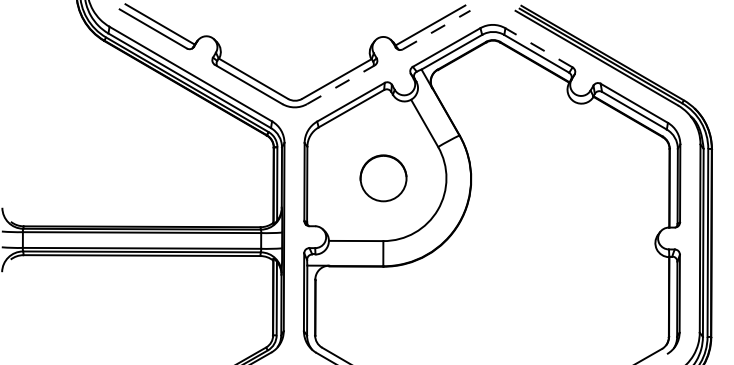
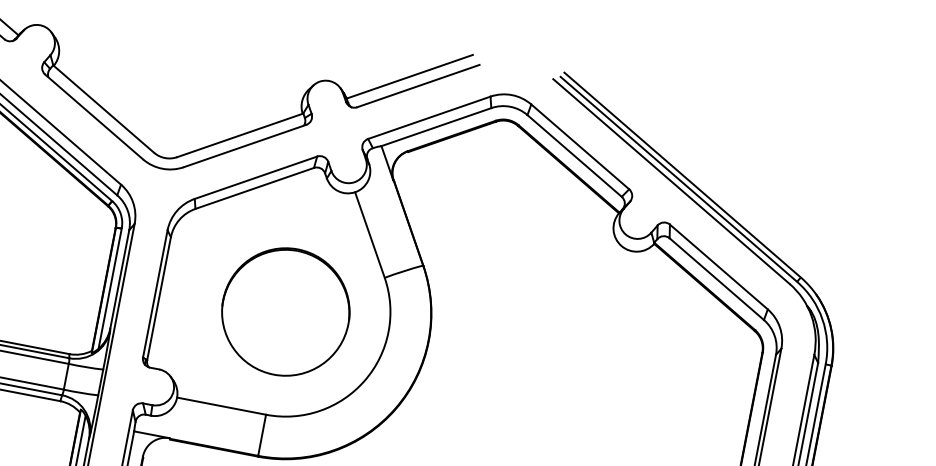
line: (436, 30) -> (417, 86), dashed -> solid
line: (539, 47) -> (581, 146), dashed -> solid
line: (340, 84) -> (244, 145), dashed -> solid
circle: (383, 178) -> (285, 312), size x1.67

